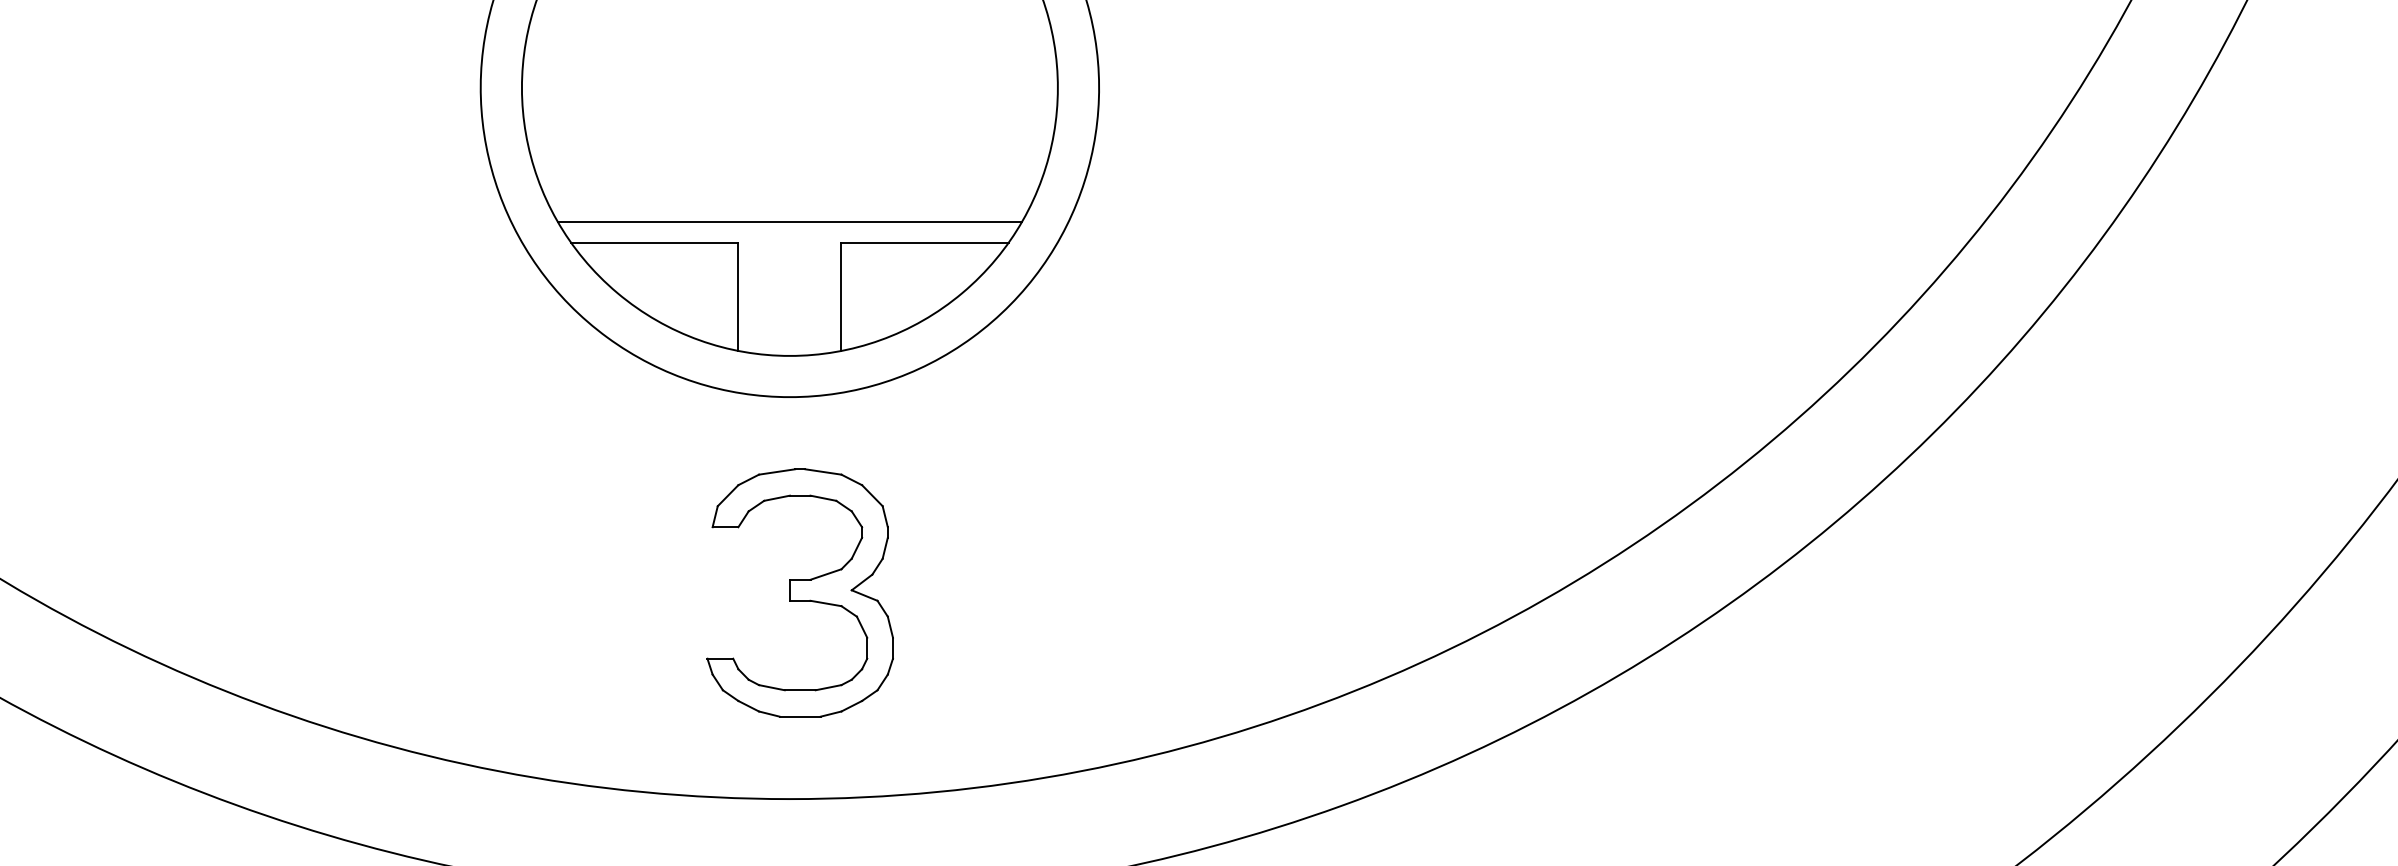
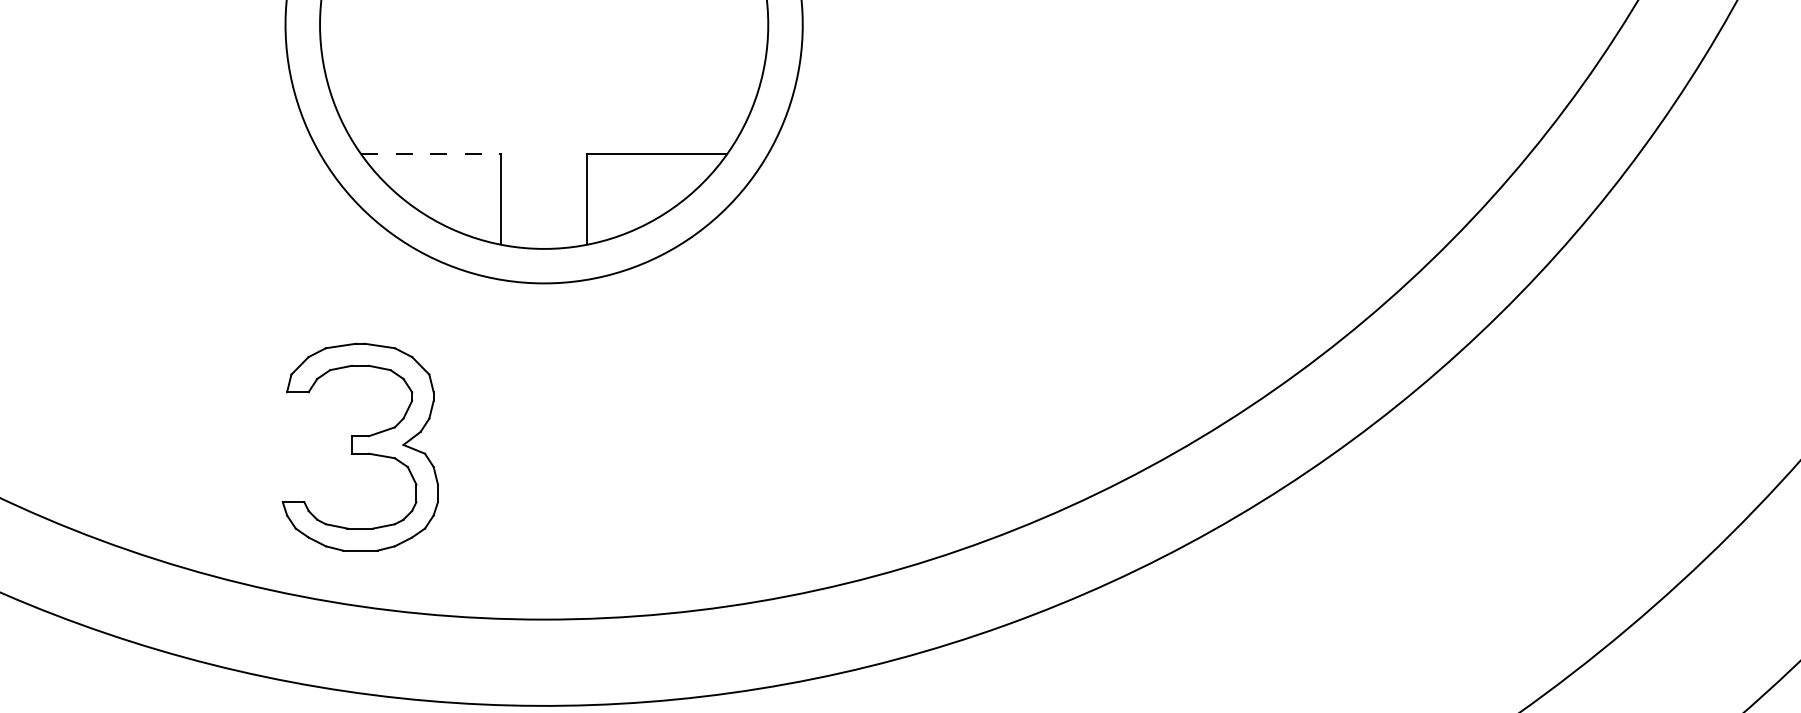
line: (789, 221) -> (543, 136), removed
line: (654, 242) -> (430, 154), solid -> dashed
part: (799, 592) -> (359, 446), moved

